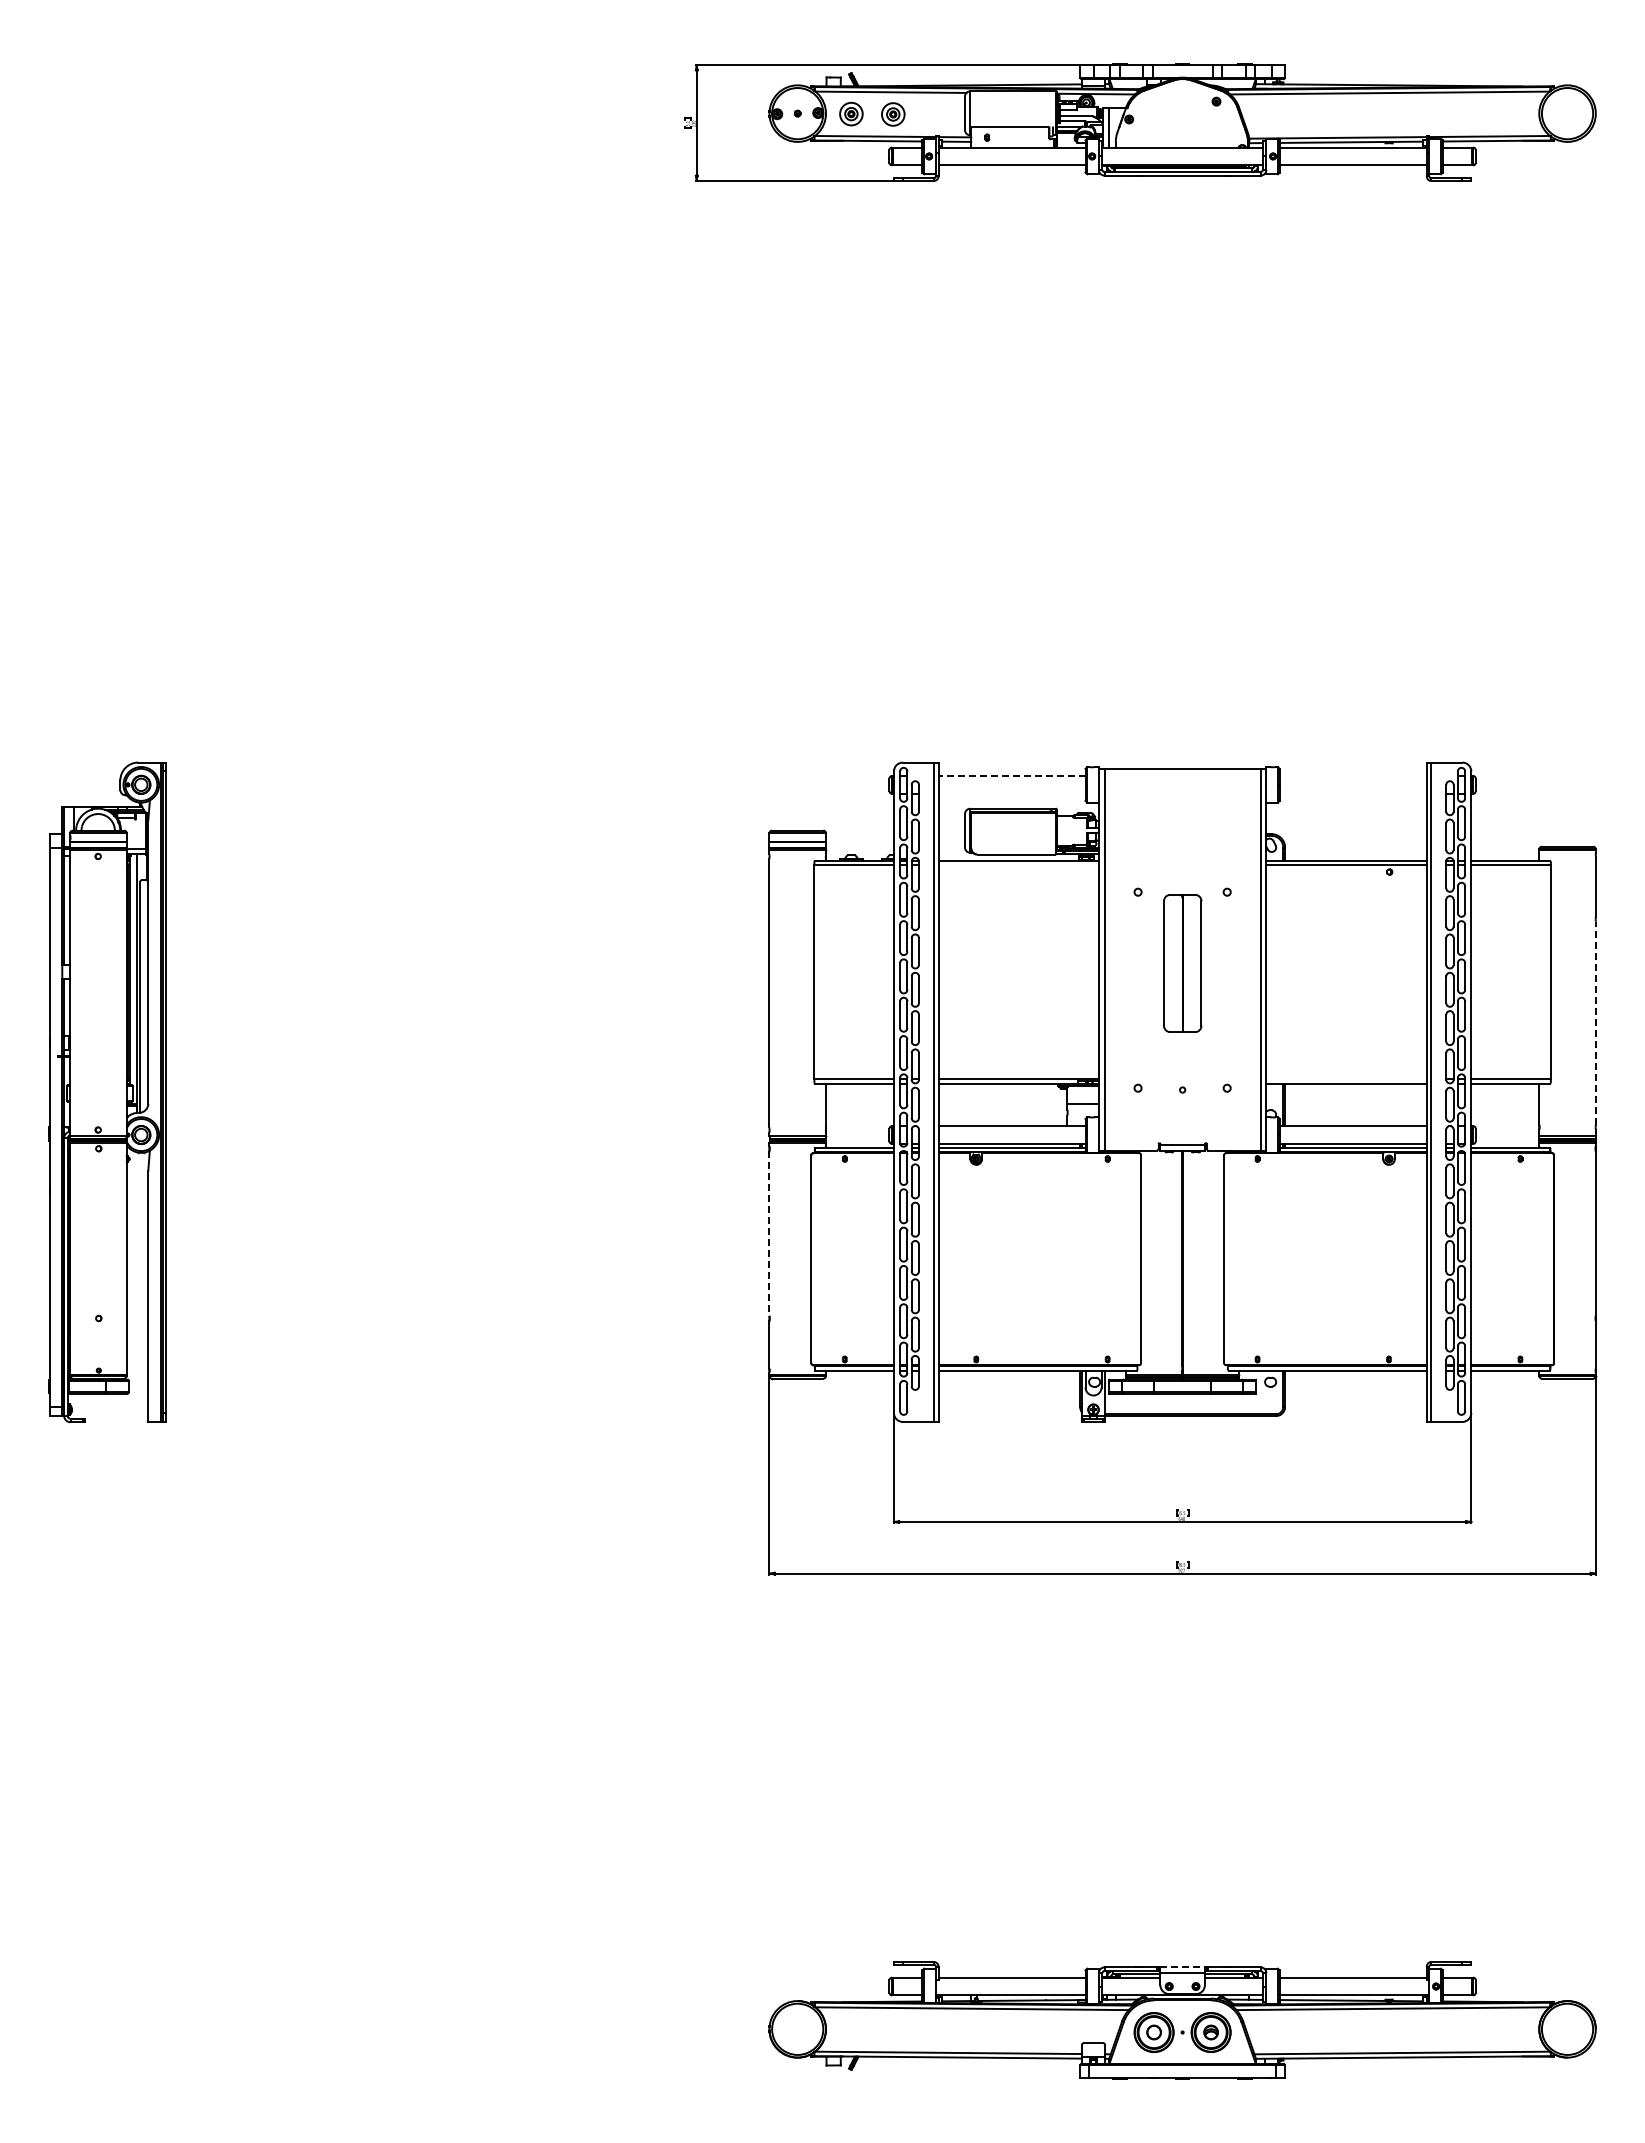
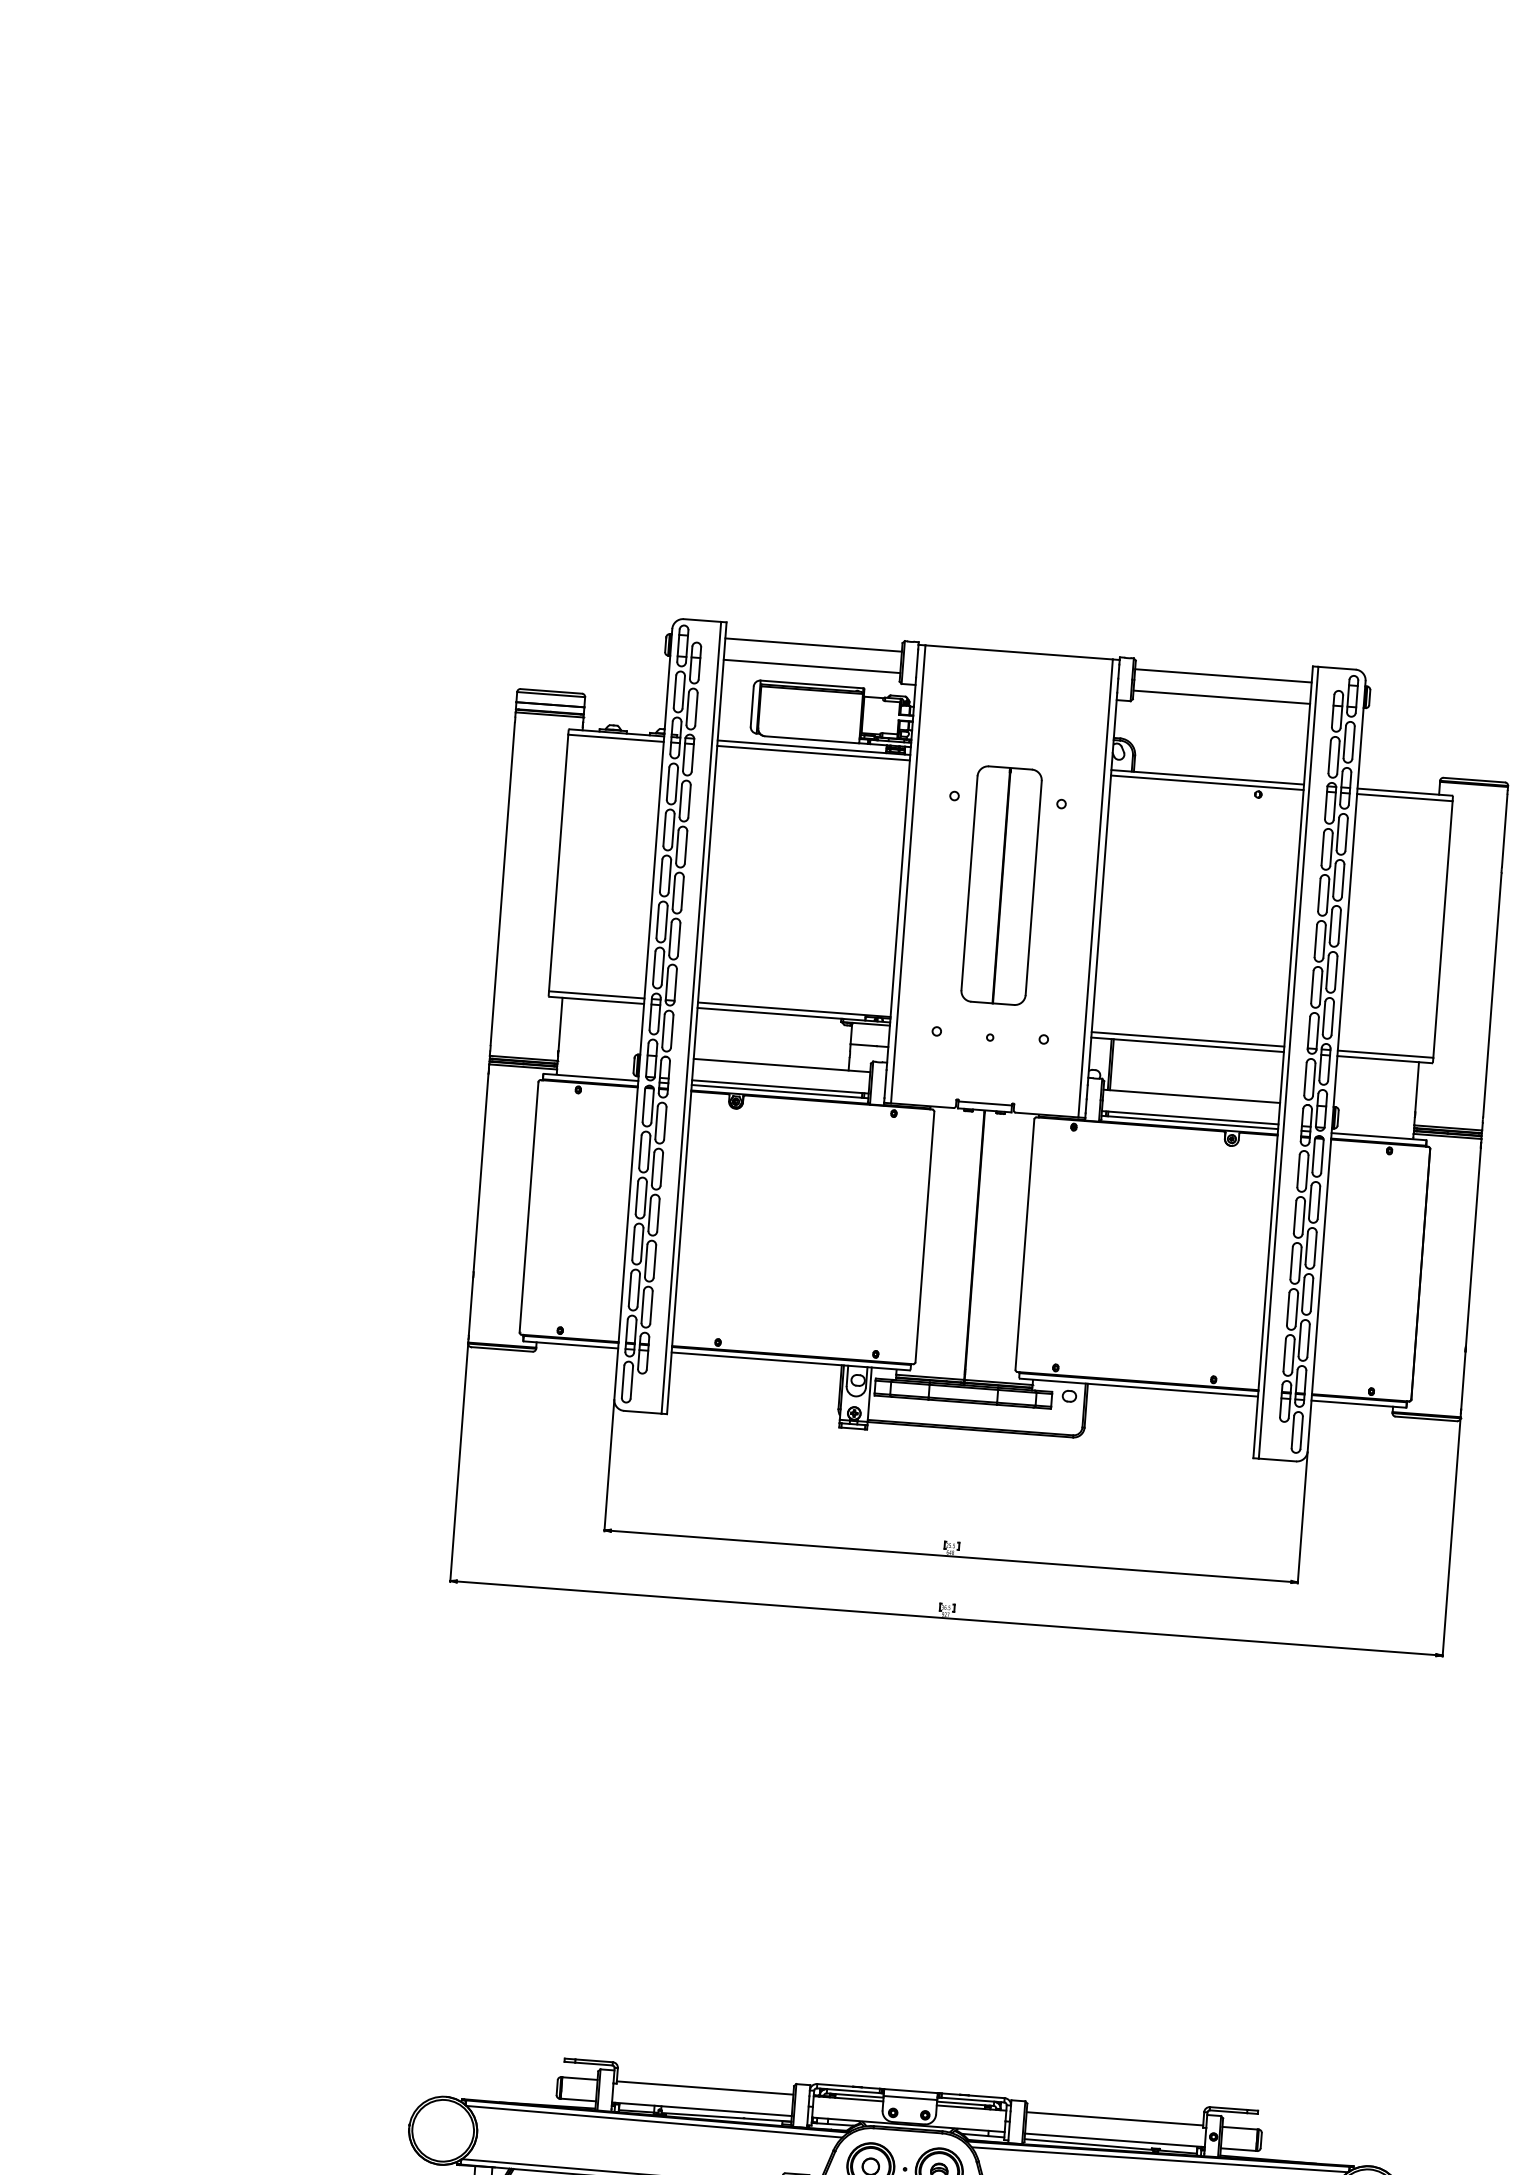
line: (1012, 775) -> (814, 644), dashed -> solid
line: (1352, 775) -> (1222, 675), added
line: (1011, 793) -> (811, 666), added
line: (1352, 793) -> (1220, 696), added
line: (1018, 865) -> (813, 753), added
part: (1182, 963) -> (1001, 885), size x1.43
line: (1595, 1022) -> (1492, 993), dashed -> solid
line: (1346, 1079) -> (1187, 1039), added
line: (769, 1234) -> (481, 1173), dashed -> solid
line: (1183, 1967) -> (911, 2091), dashed -> solid

